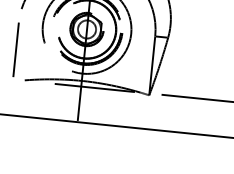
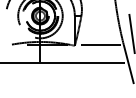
line: (16, 49) -> (6, 29), removed

